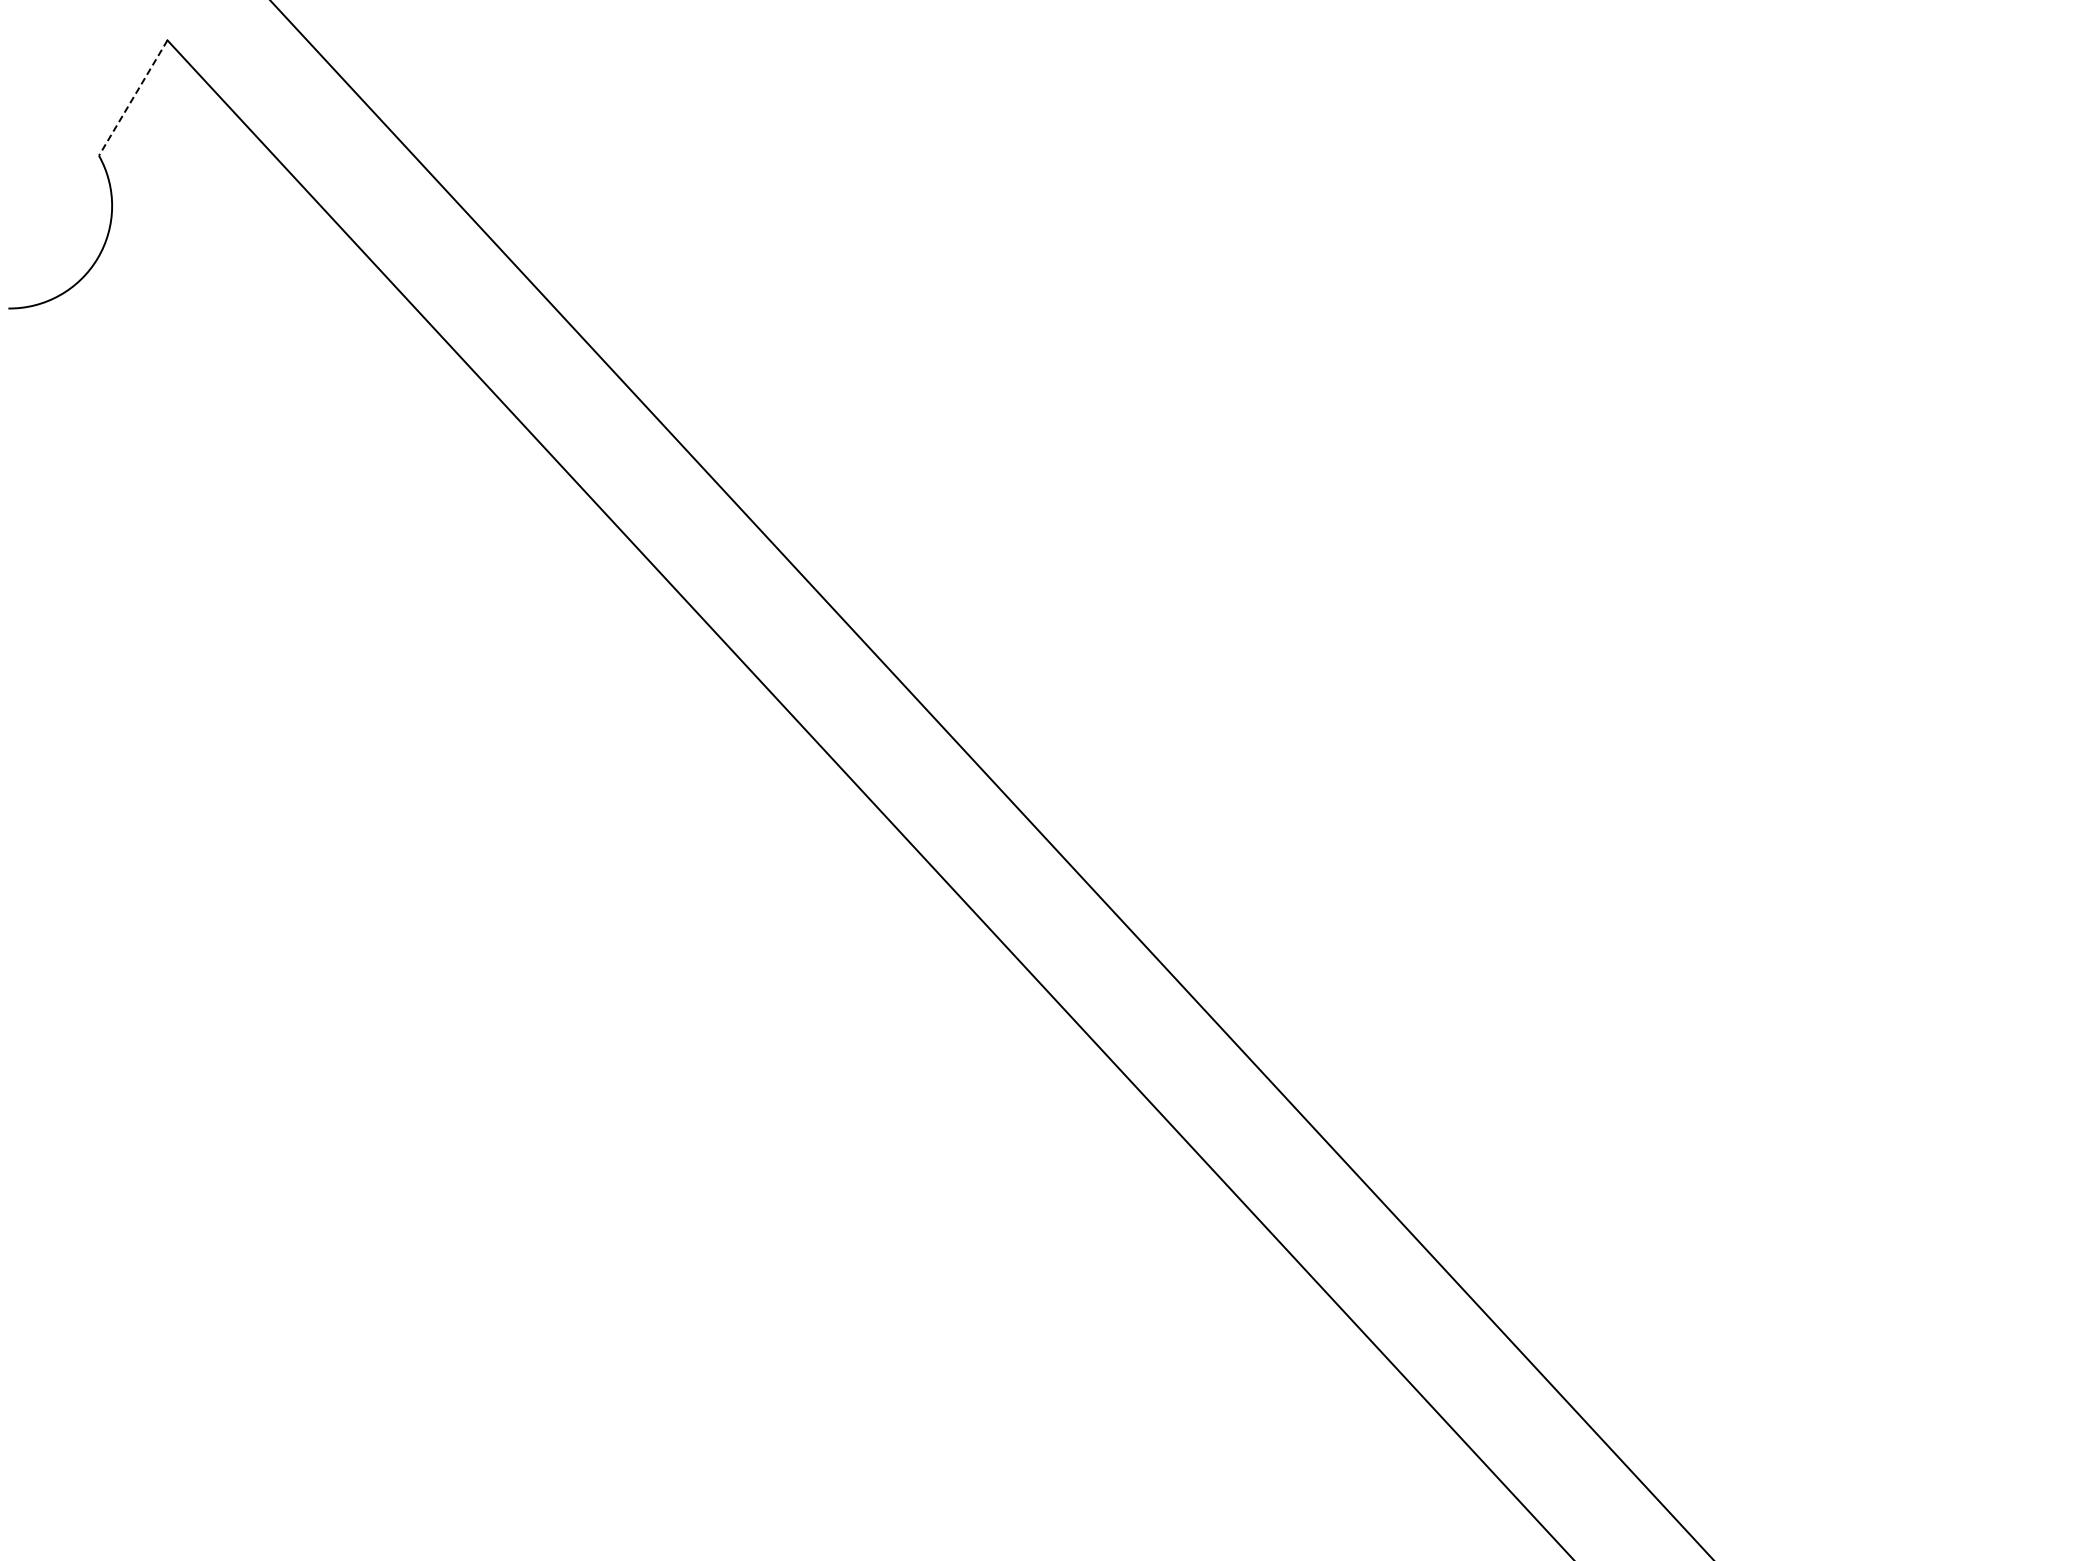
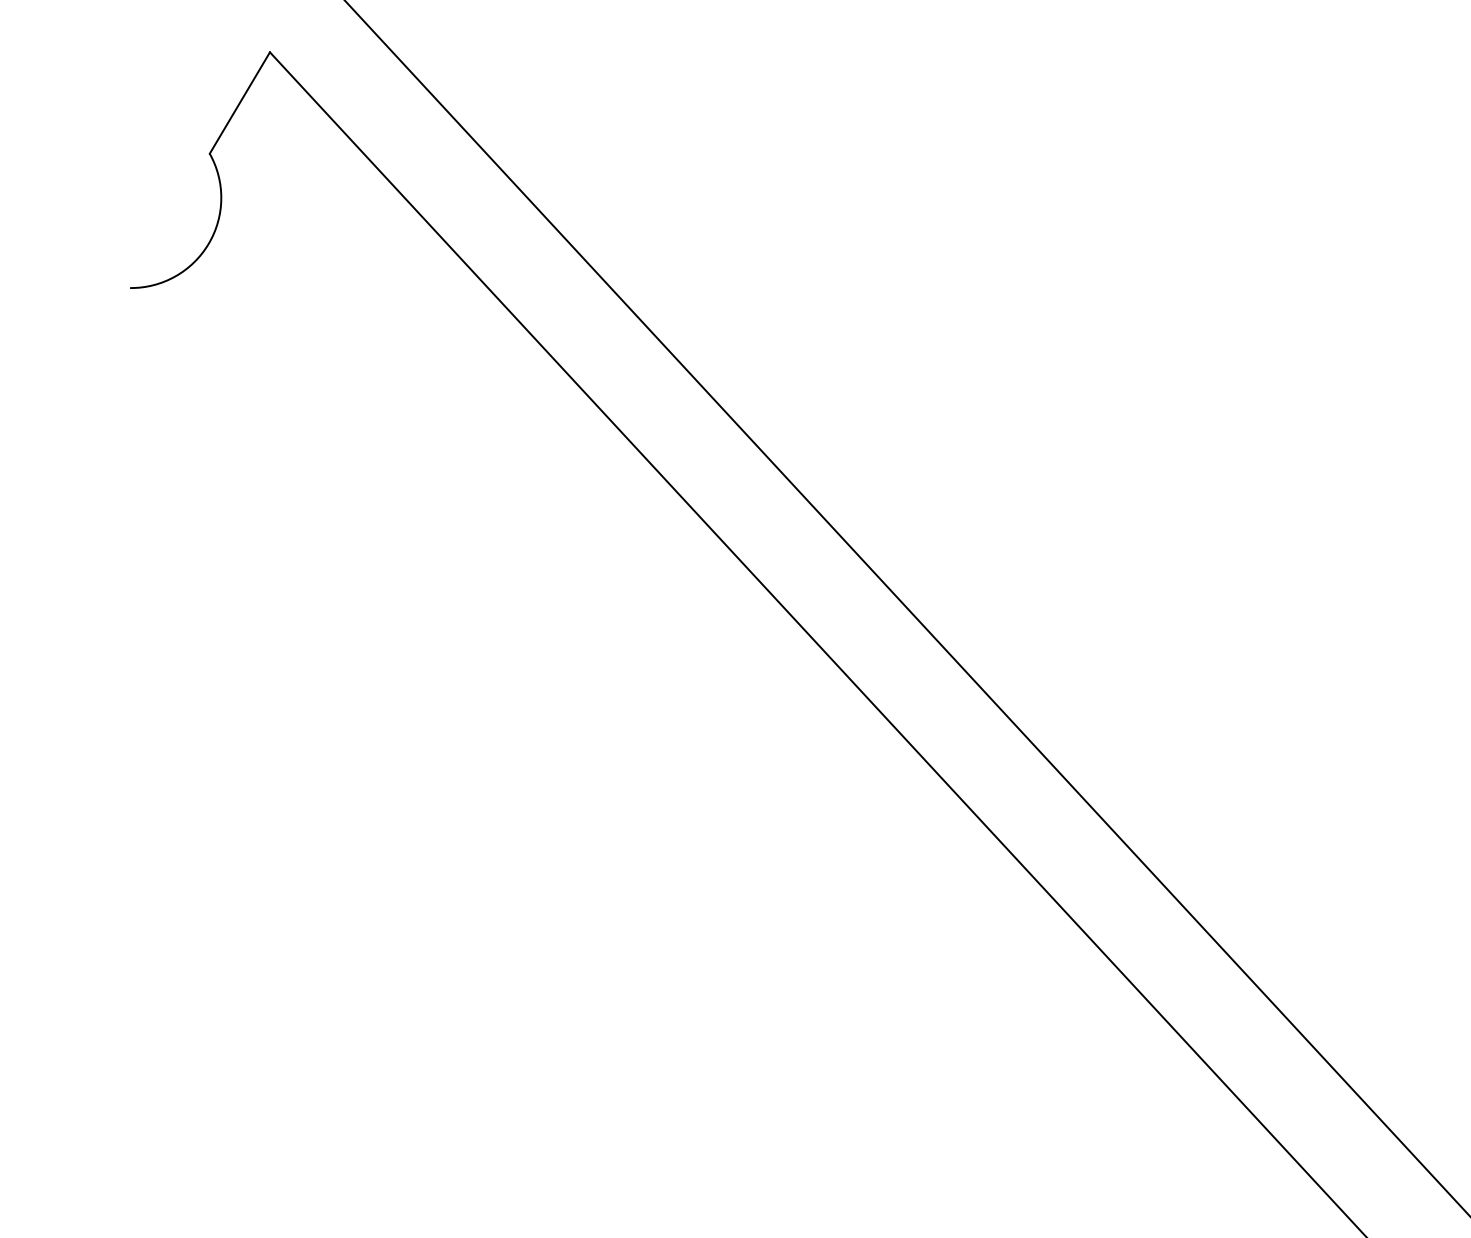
line: (133, 98) -> (240, 103), dashed -> solid

